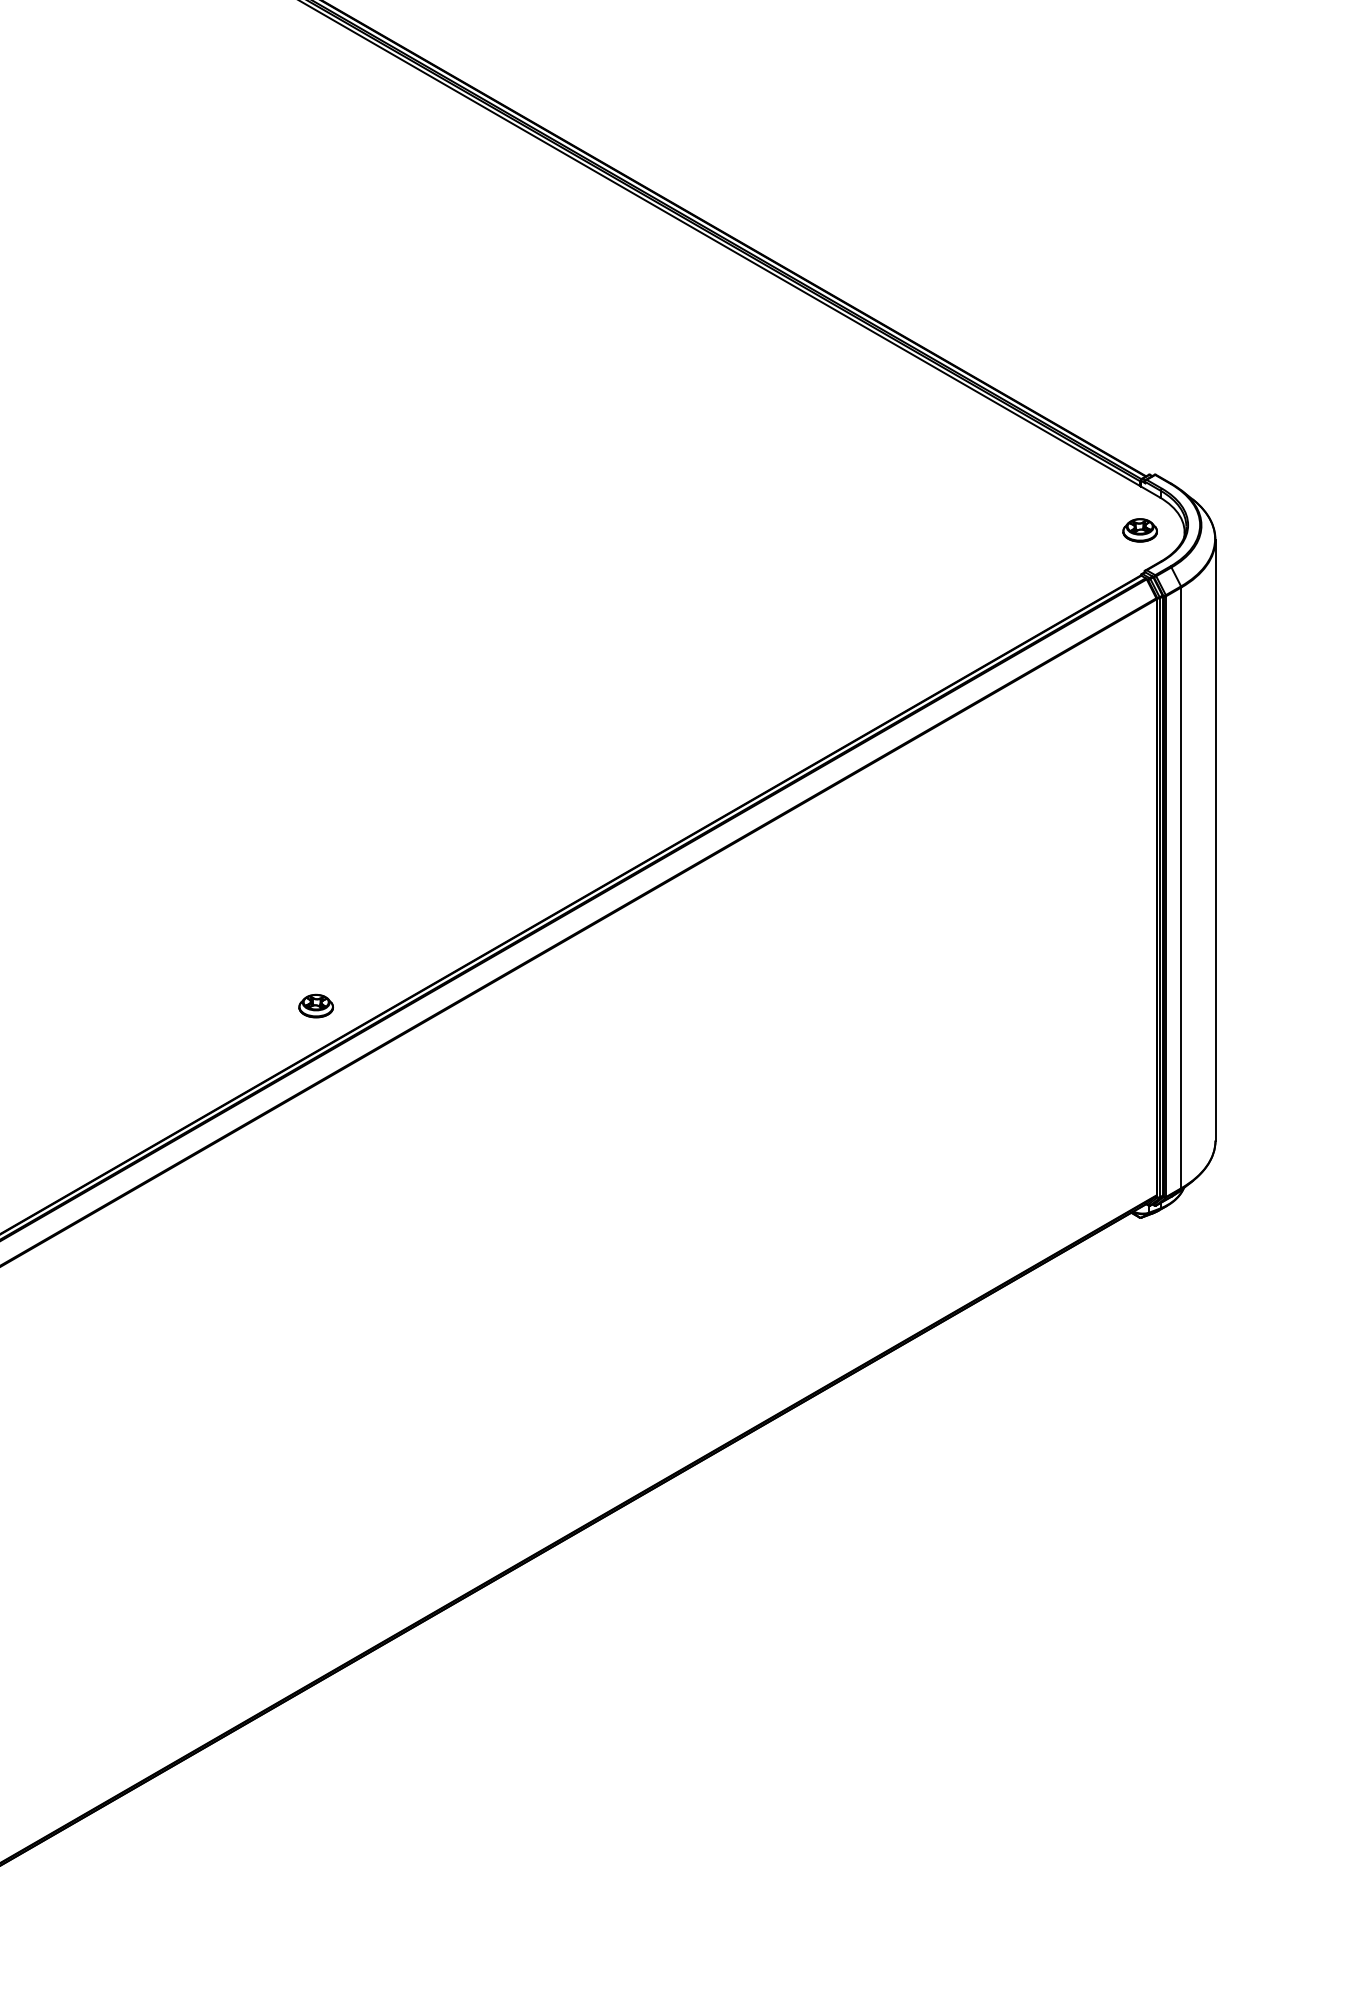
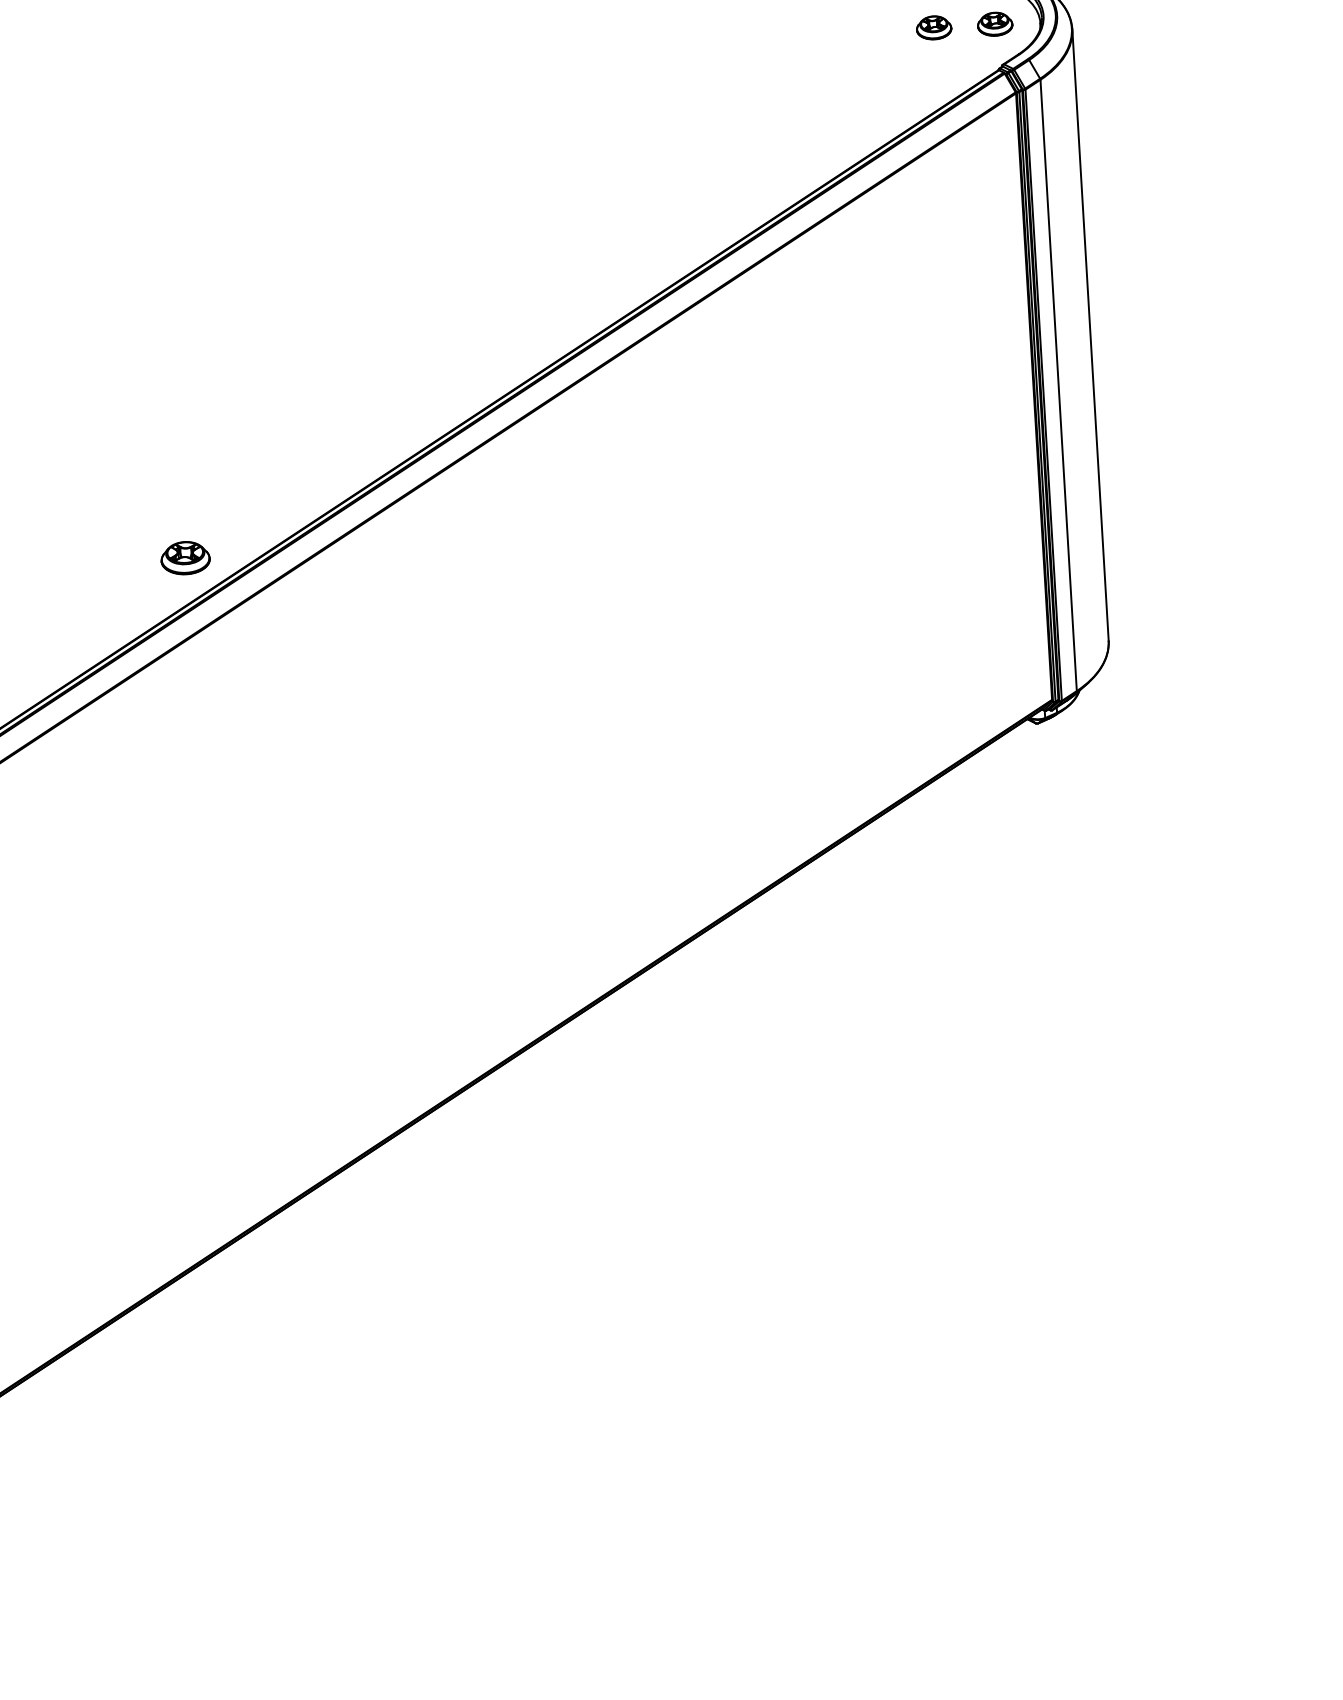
part: (1079, 530) -> (933, 28), added
part: (315, 1005) -> (184, 557), size x1.4

